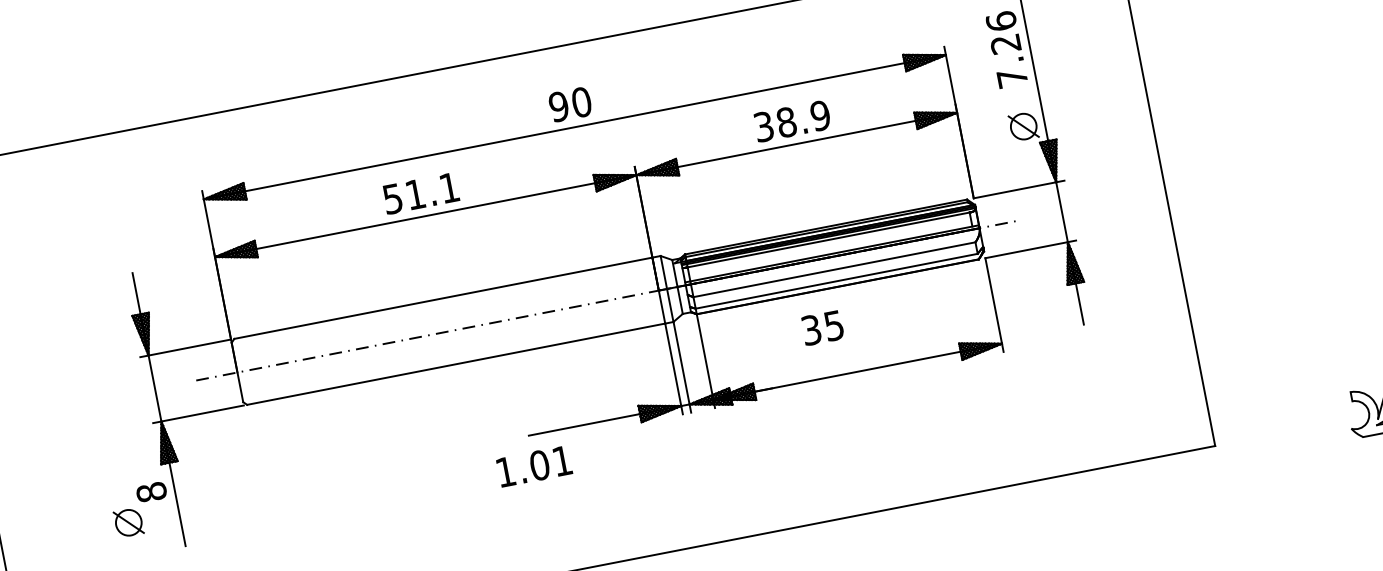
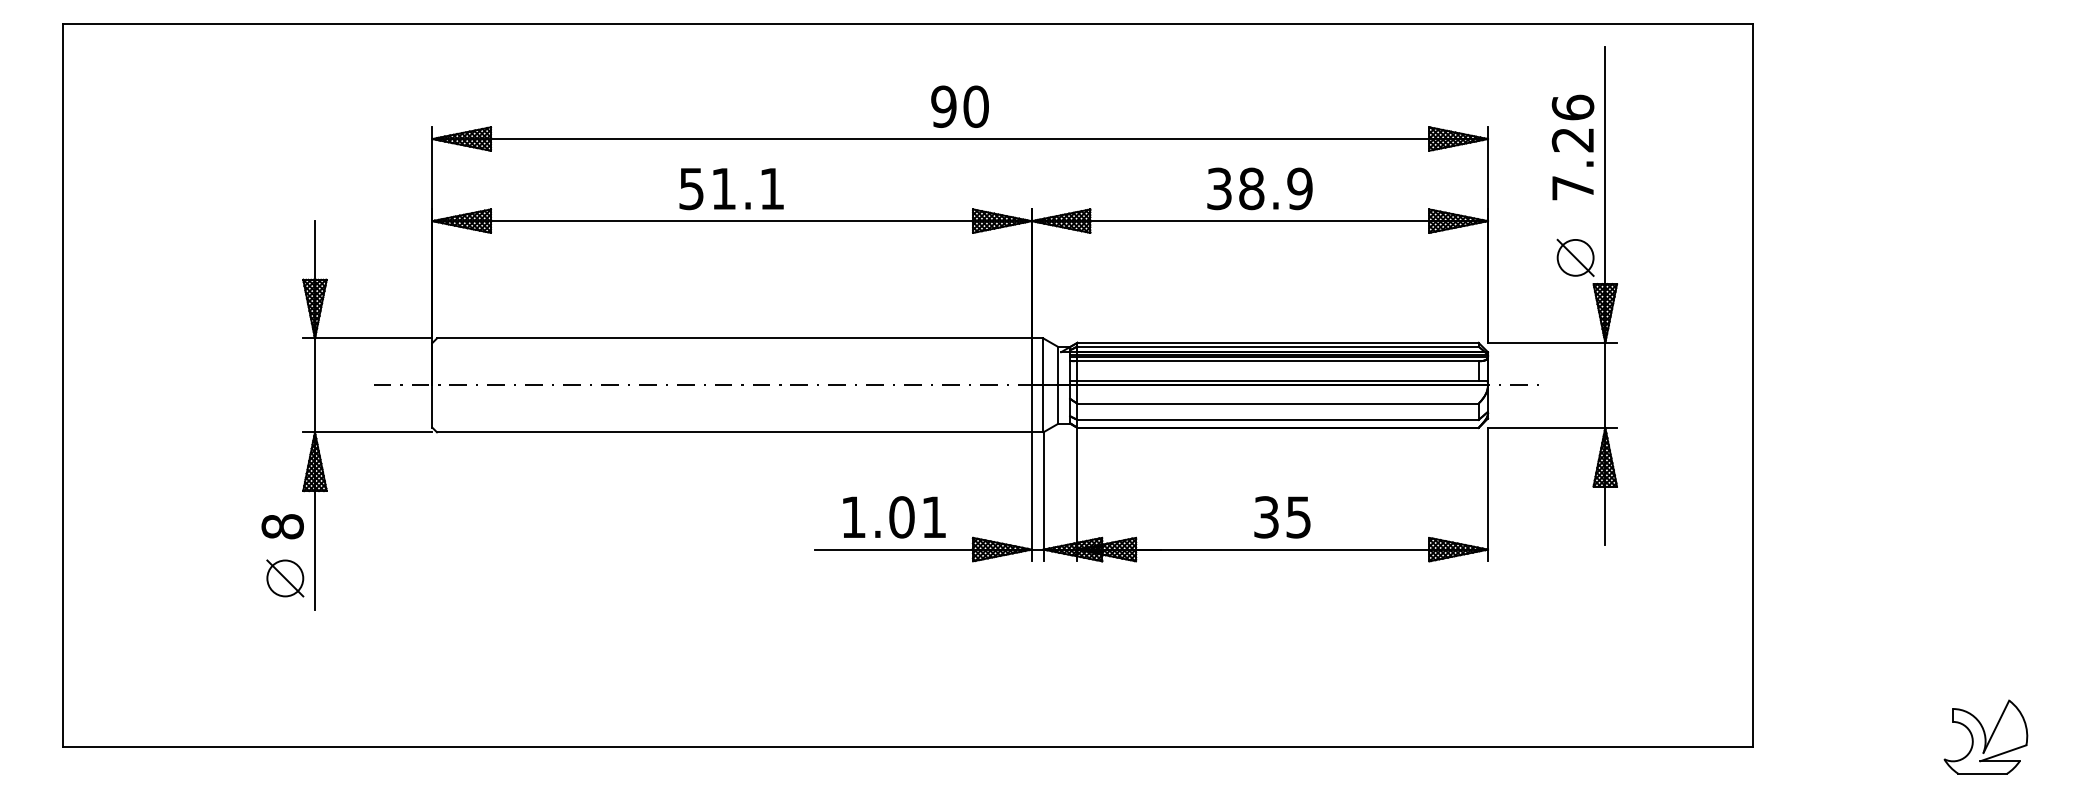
text: (822, 328) -> (1282, 517), moved
text: (534, 466) -> (894, 517), moved
part: (128, 522) -> (285, 578), moved

